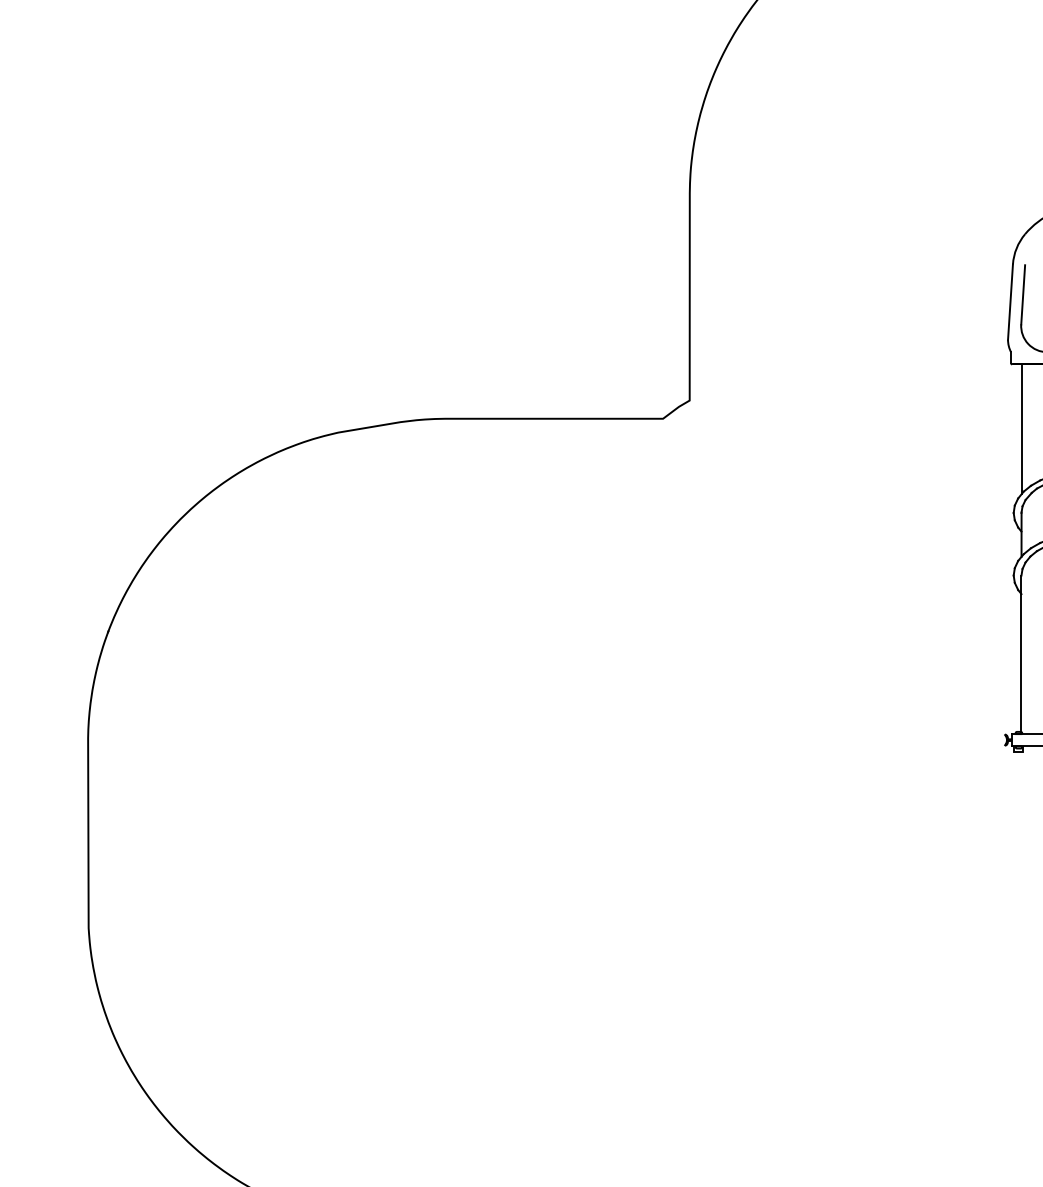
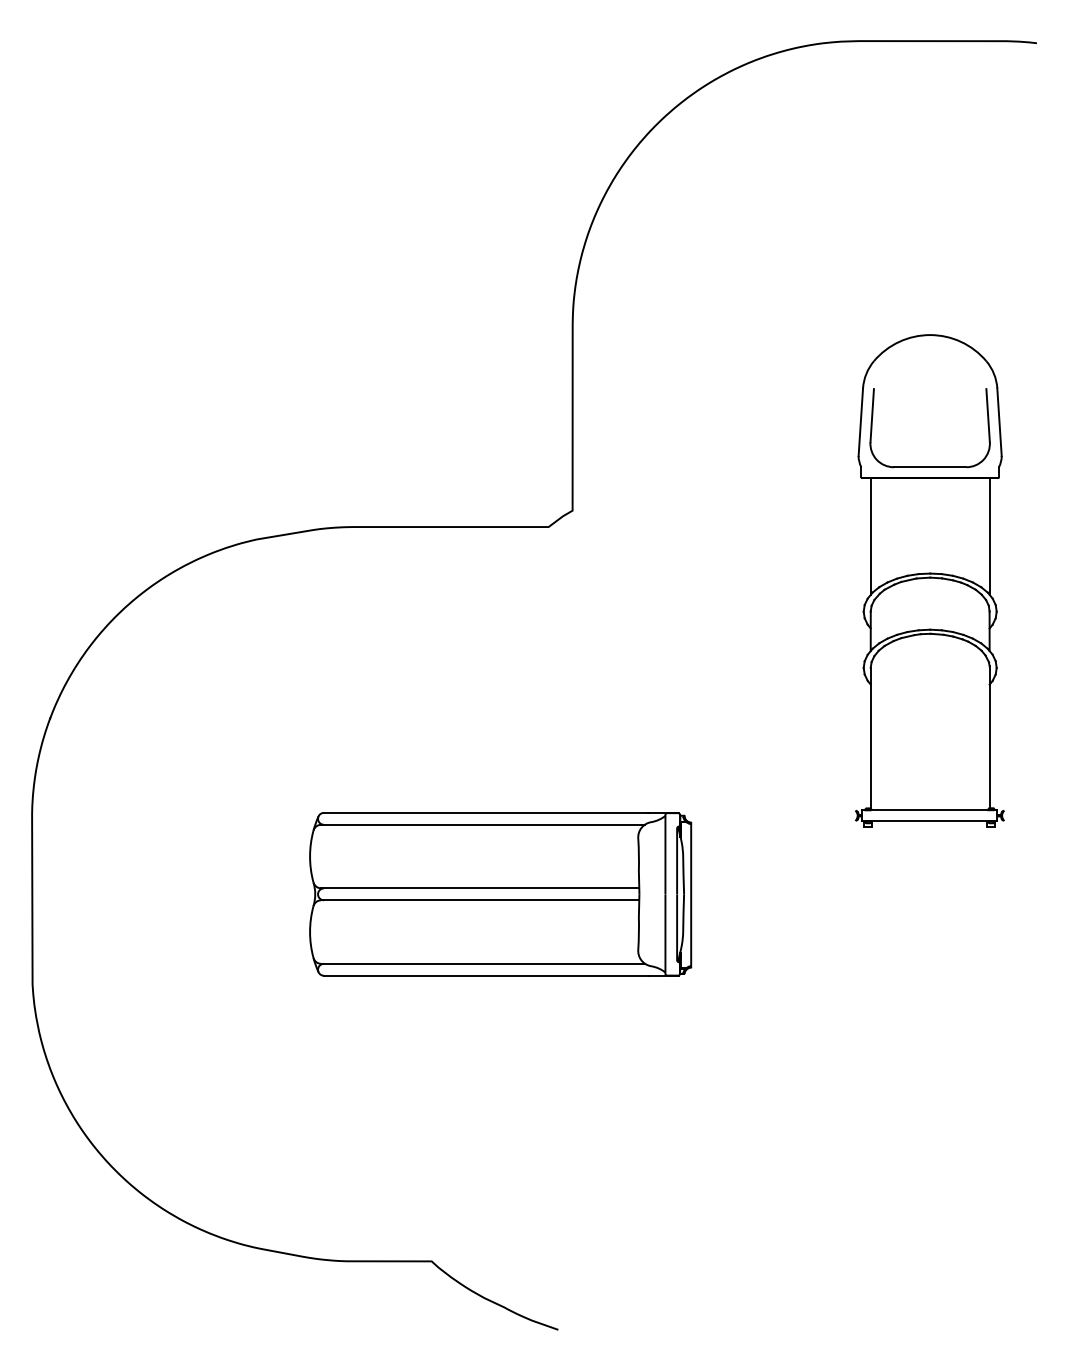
part: (609, 827) -> (500, 894), added

